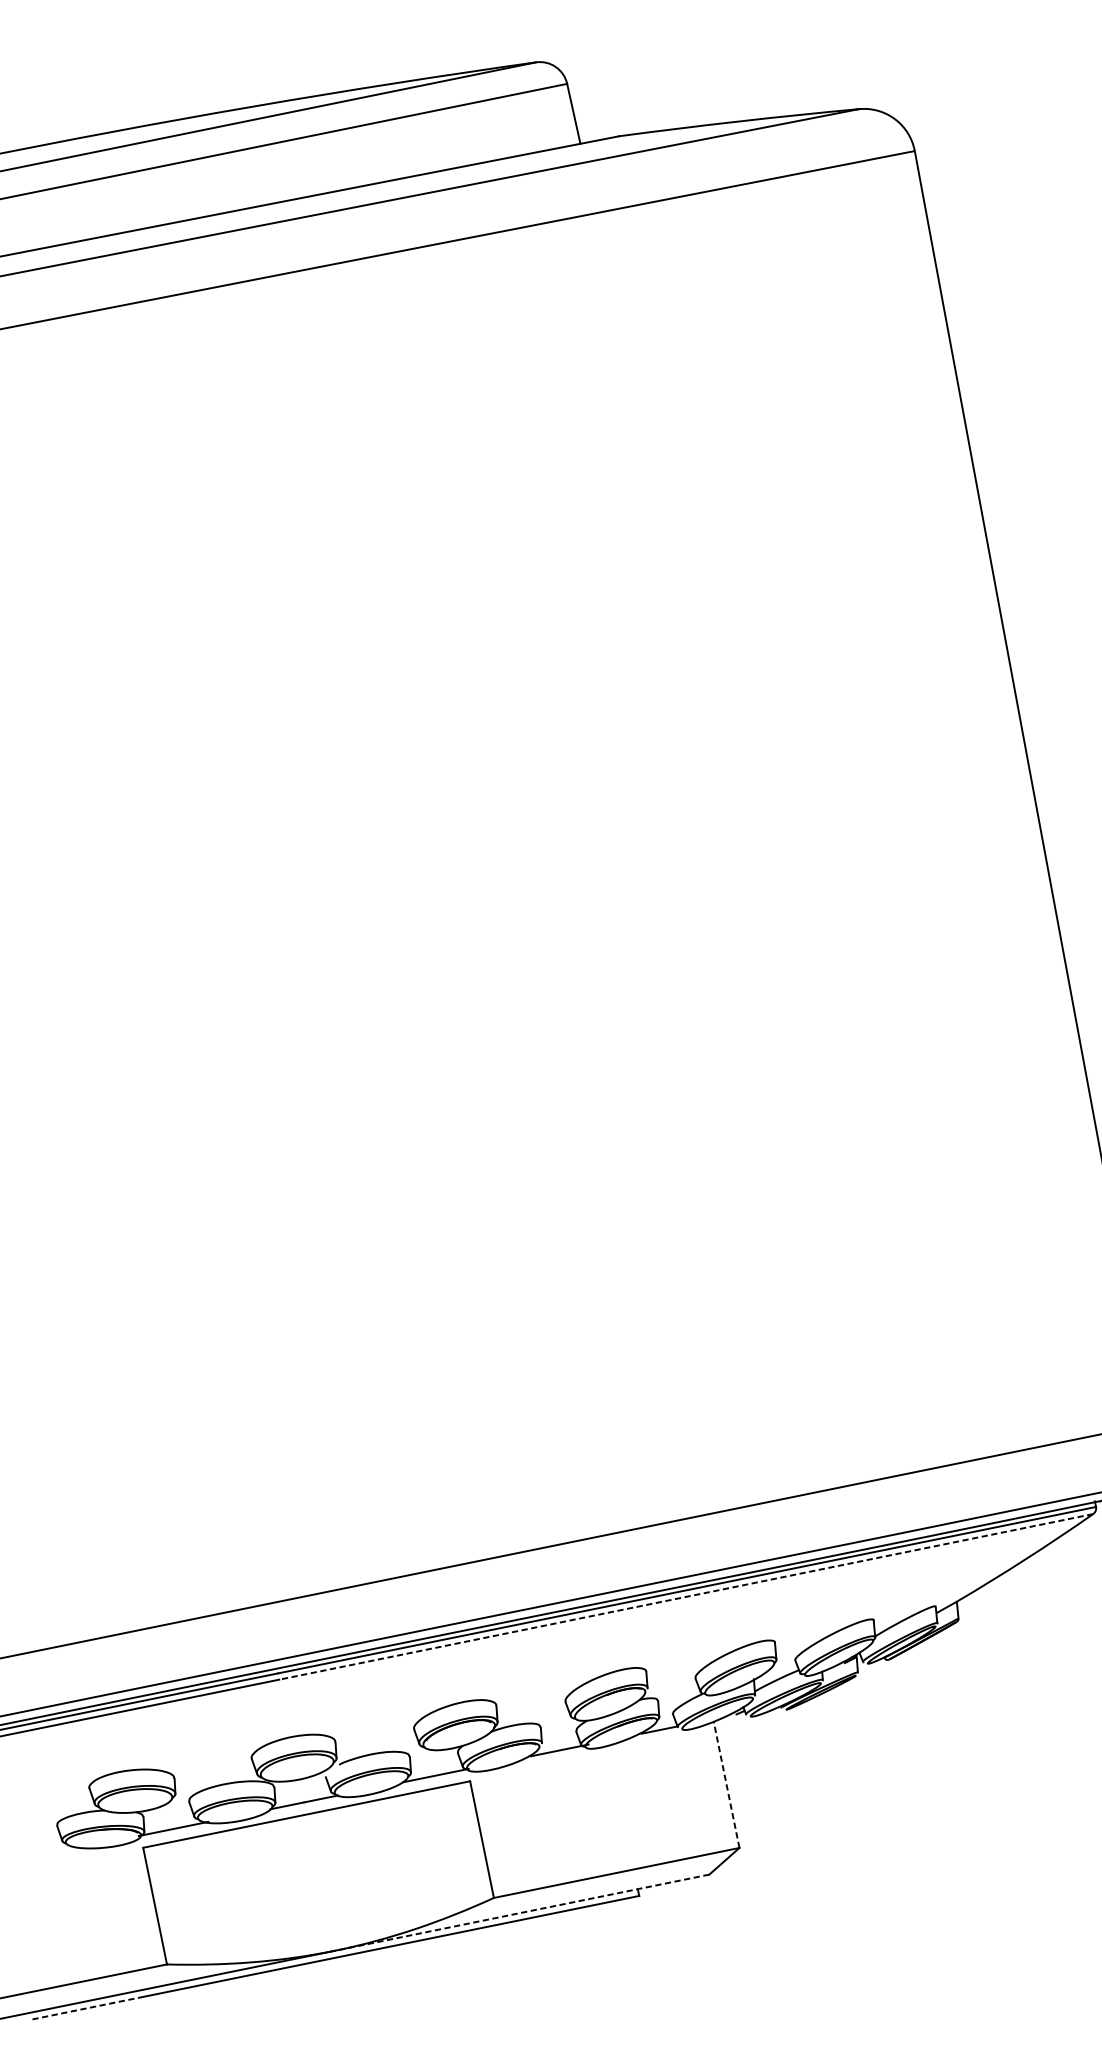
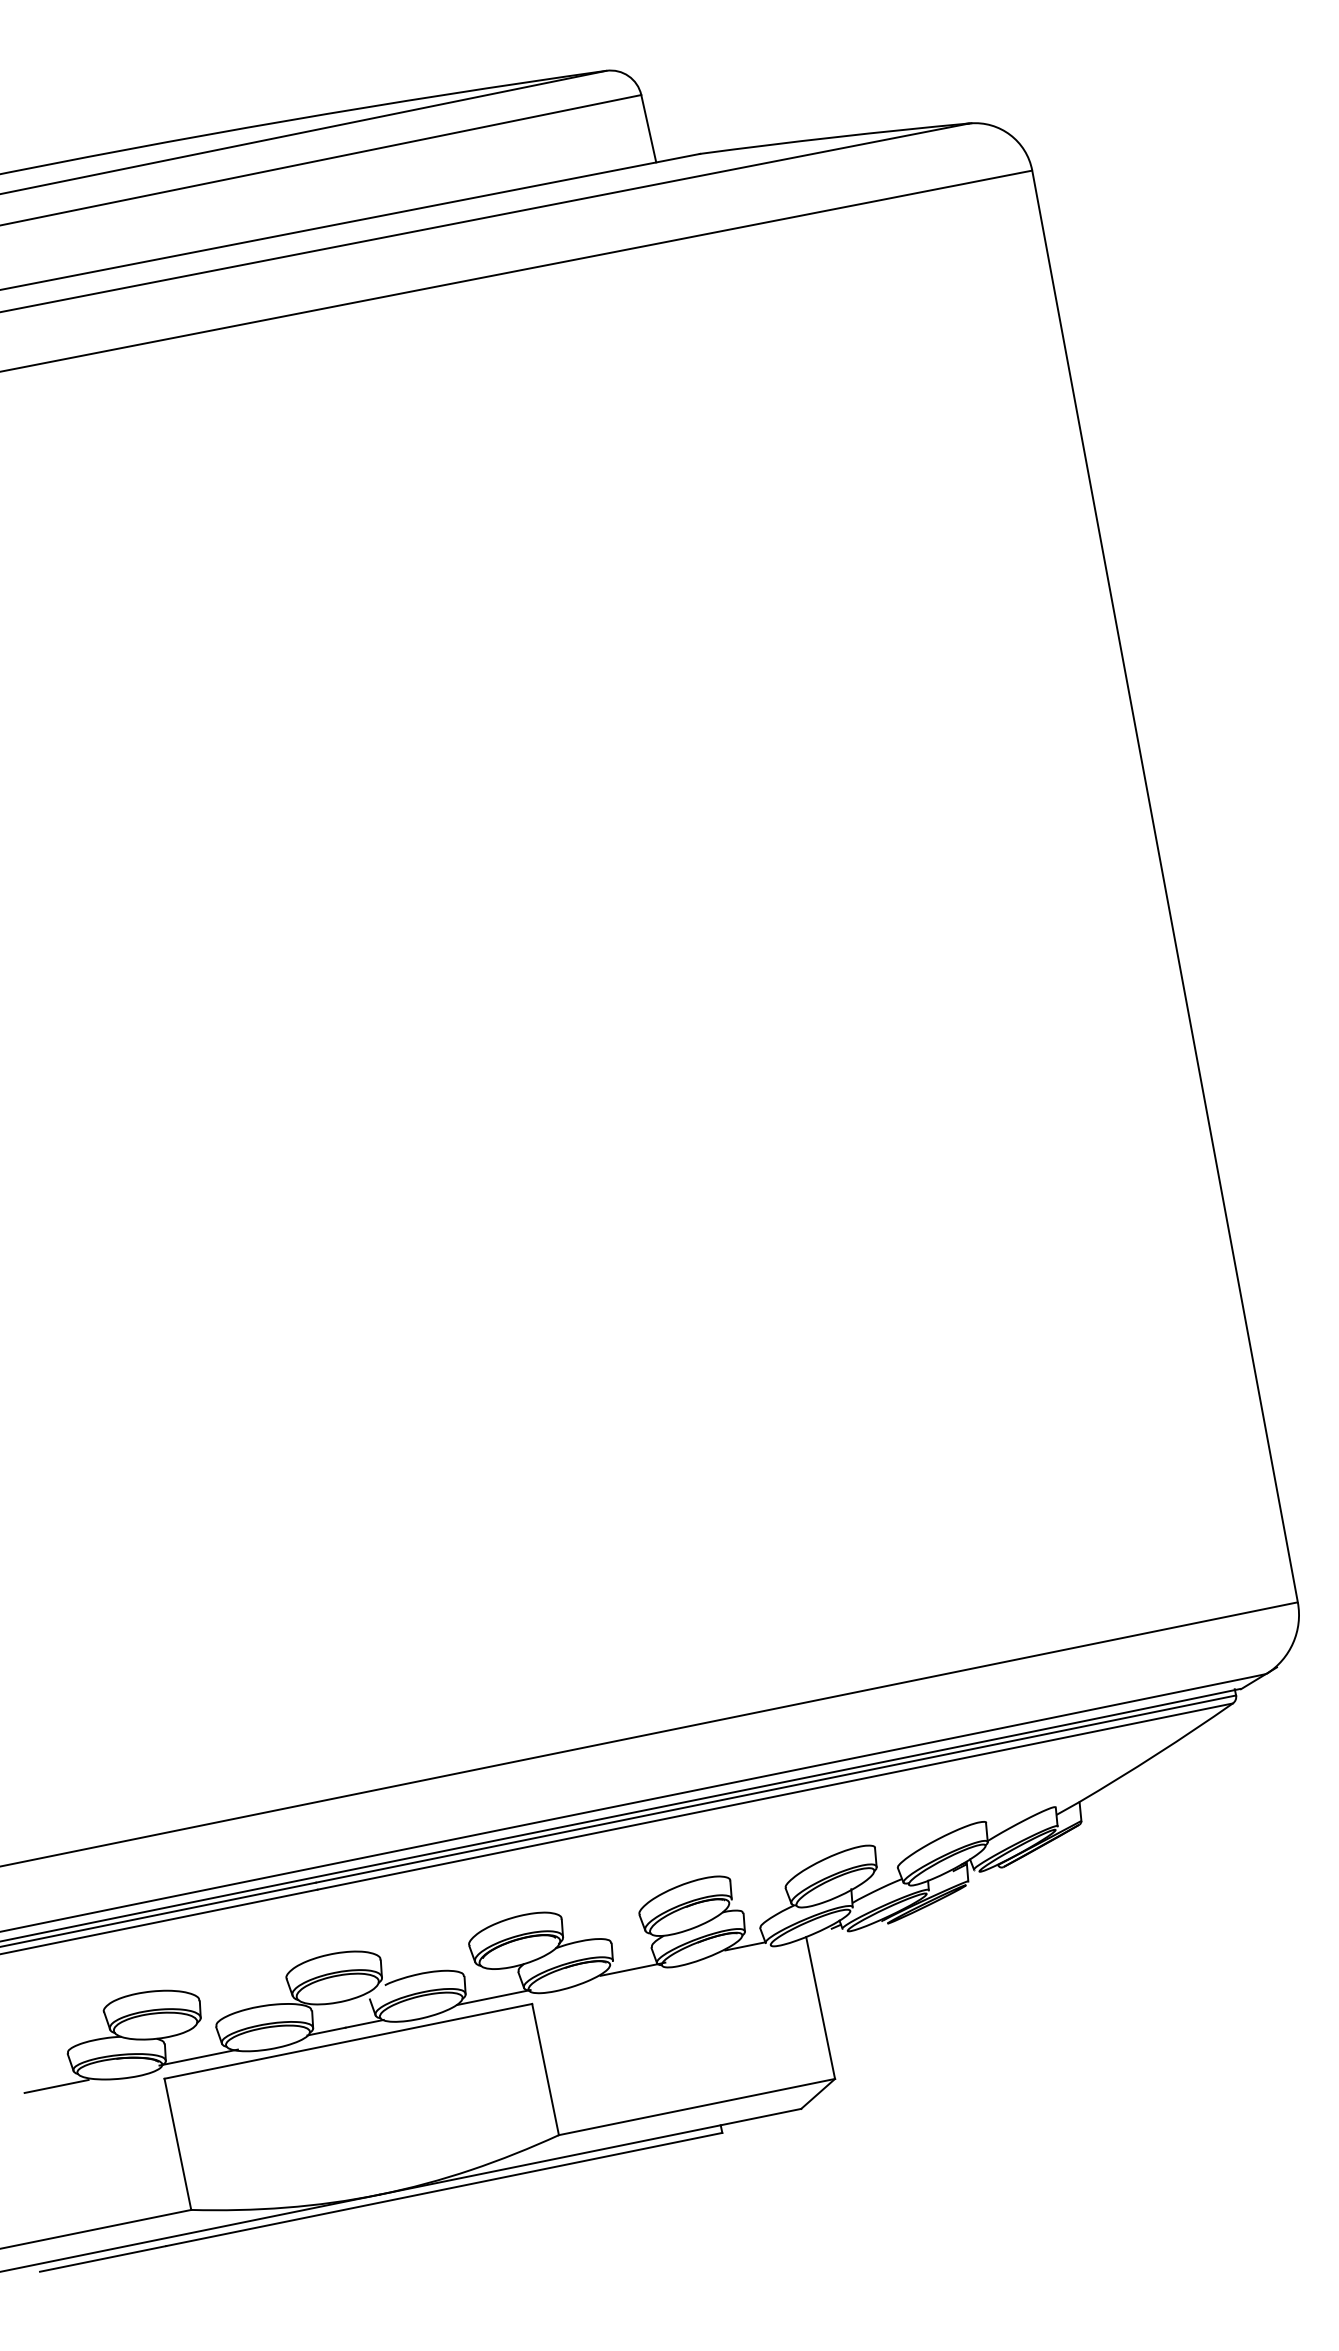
line: (685, 1596) -> (774, 1796), dashed -> solid
line: (726, 1784) -> (820, 2007), dashed -> solid
line: (47, 1854) -> (56, 2086), added
line: (521, 1912) -> (589, 2151), dashed -> solid
line: (88, 2007) -> (103, 2258), dashed -> solid

